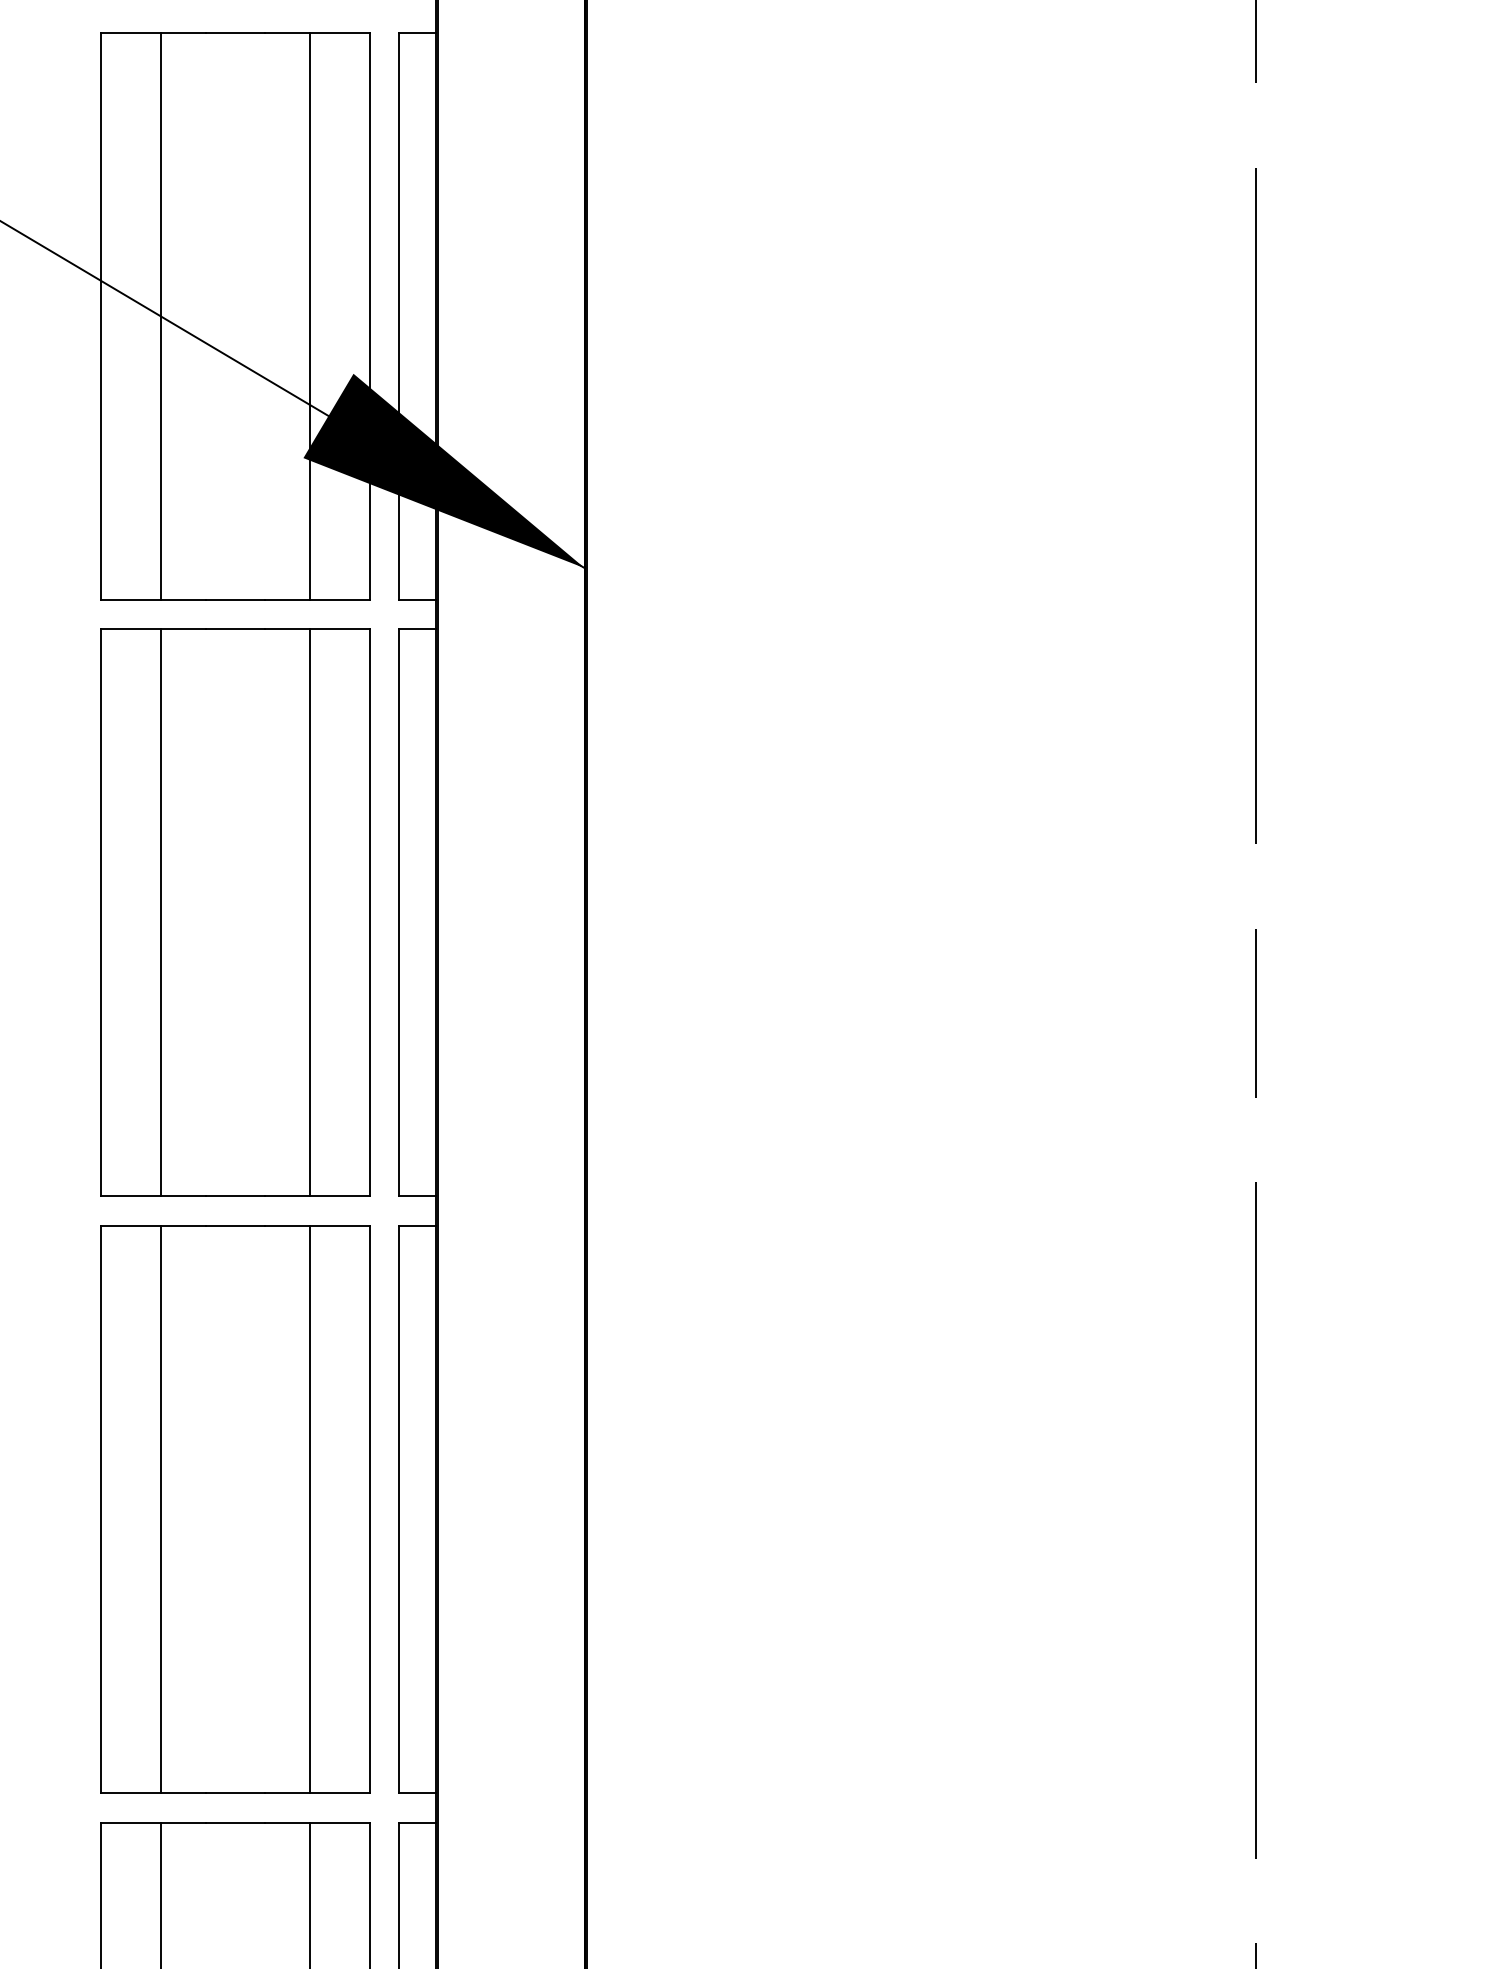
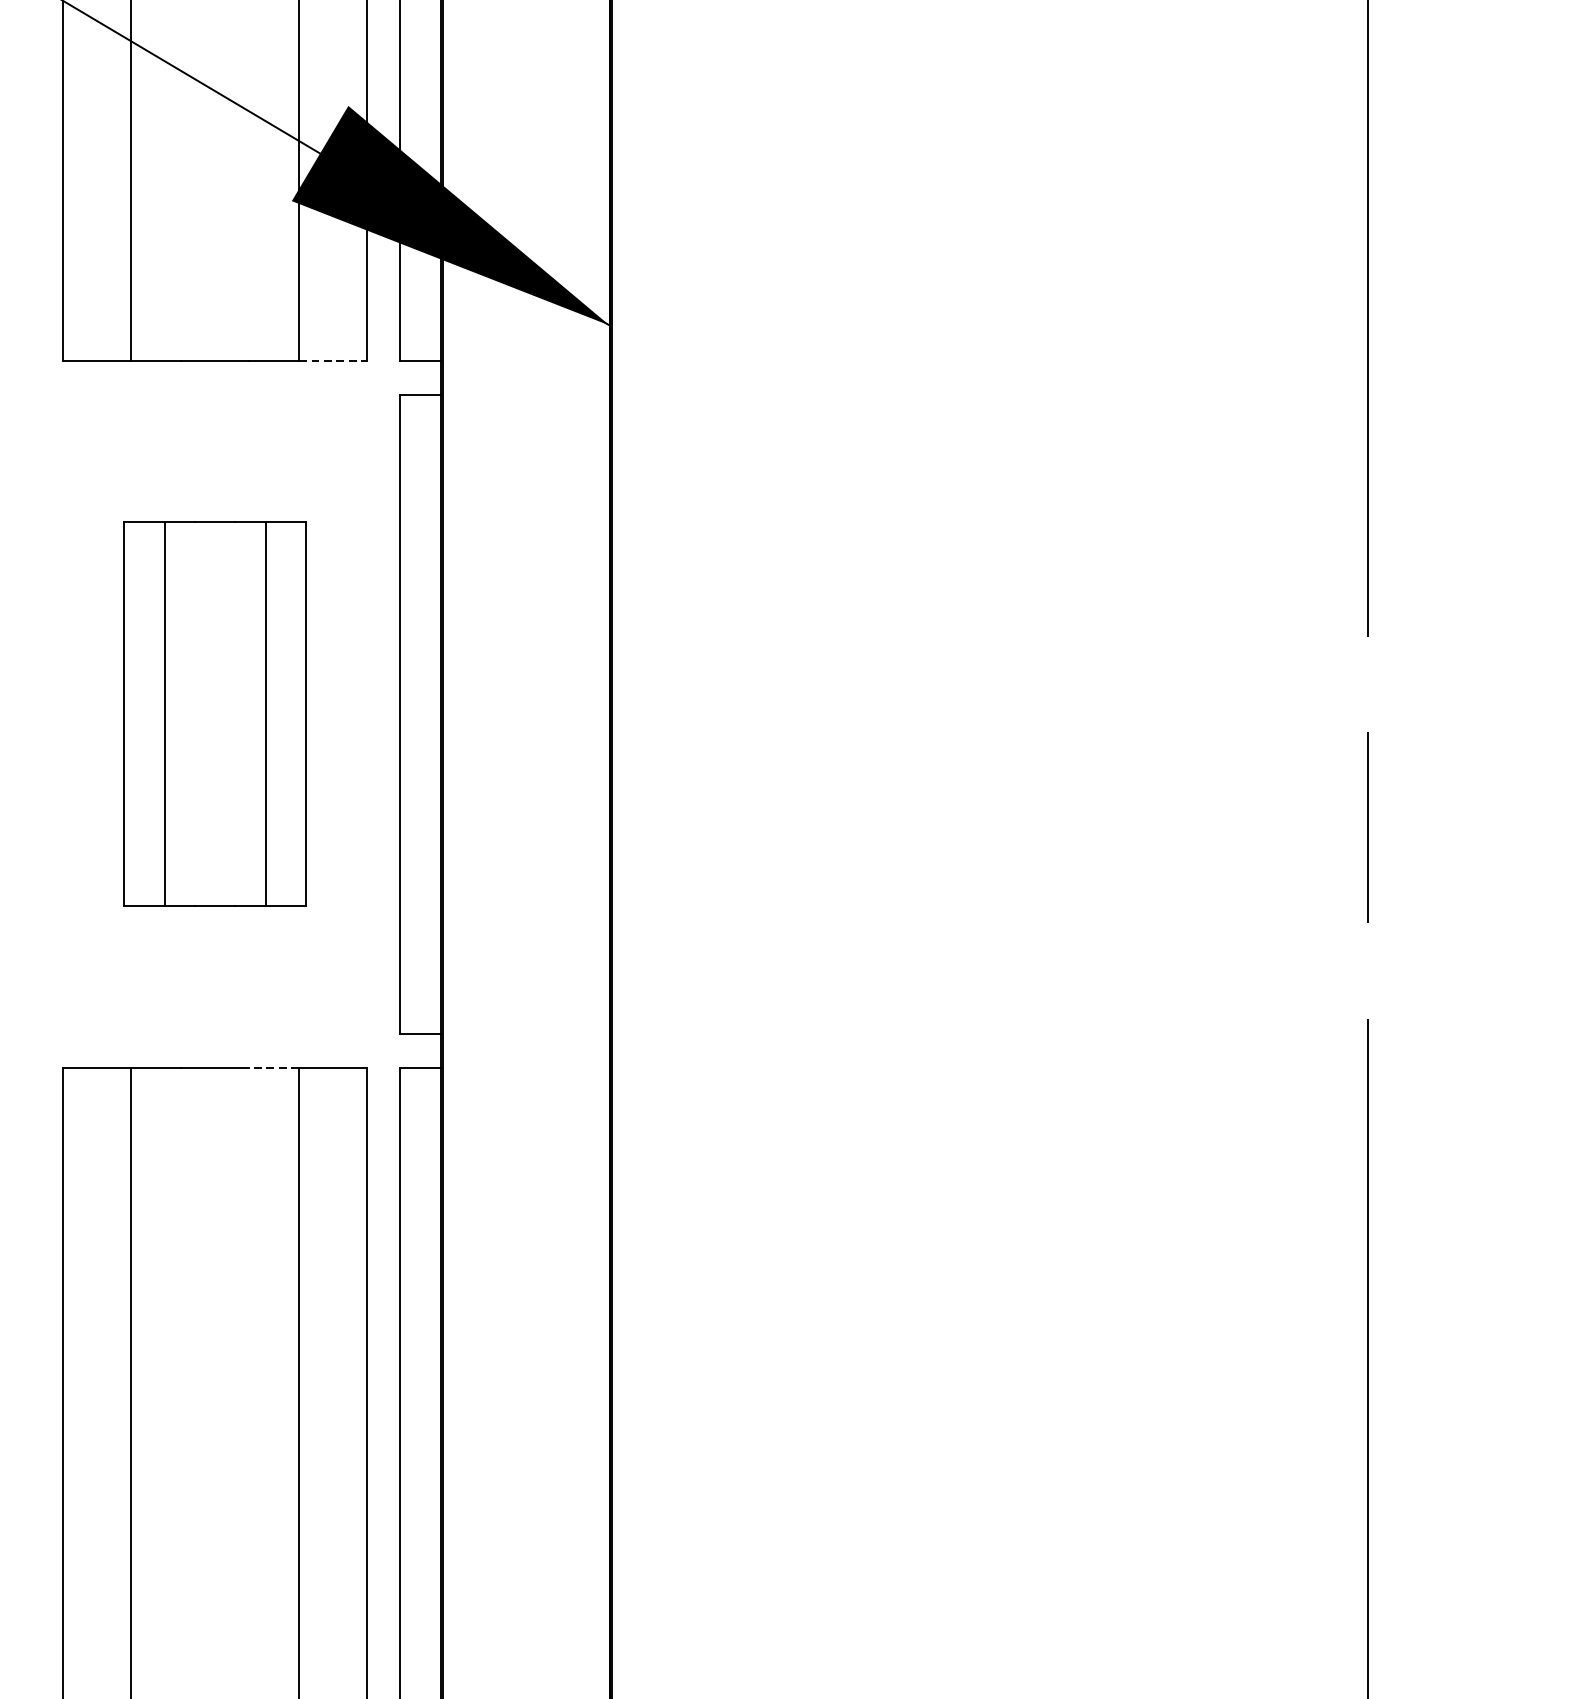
line: (339, 599) -> (332, 360), solid -> dashed
part: (235, 912) -> (215, 714), size x0.6
line: (287, 1226) -> (273, 1068), solid -> dashed

